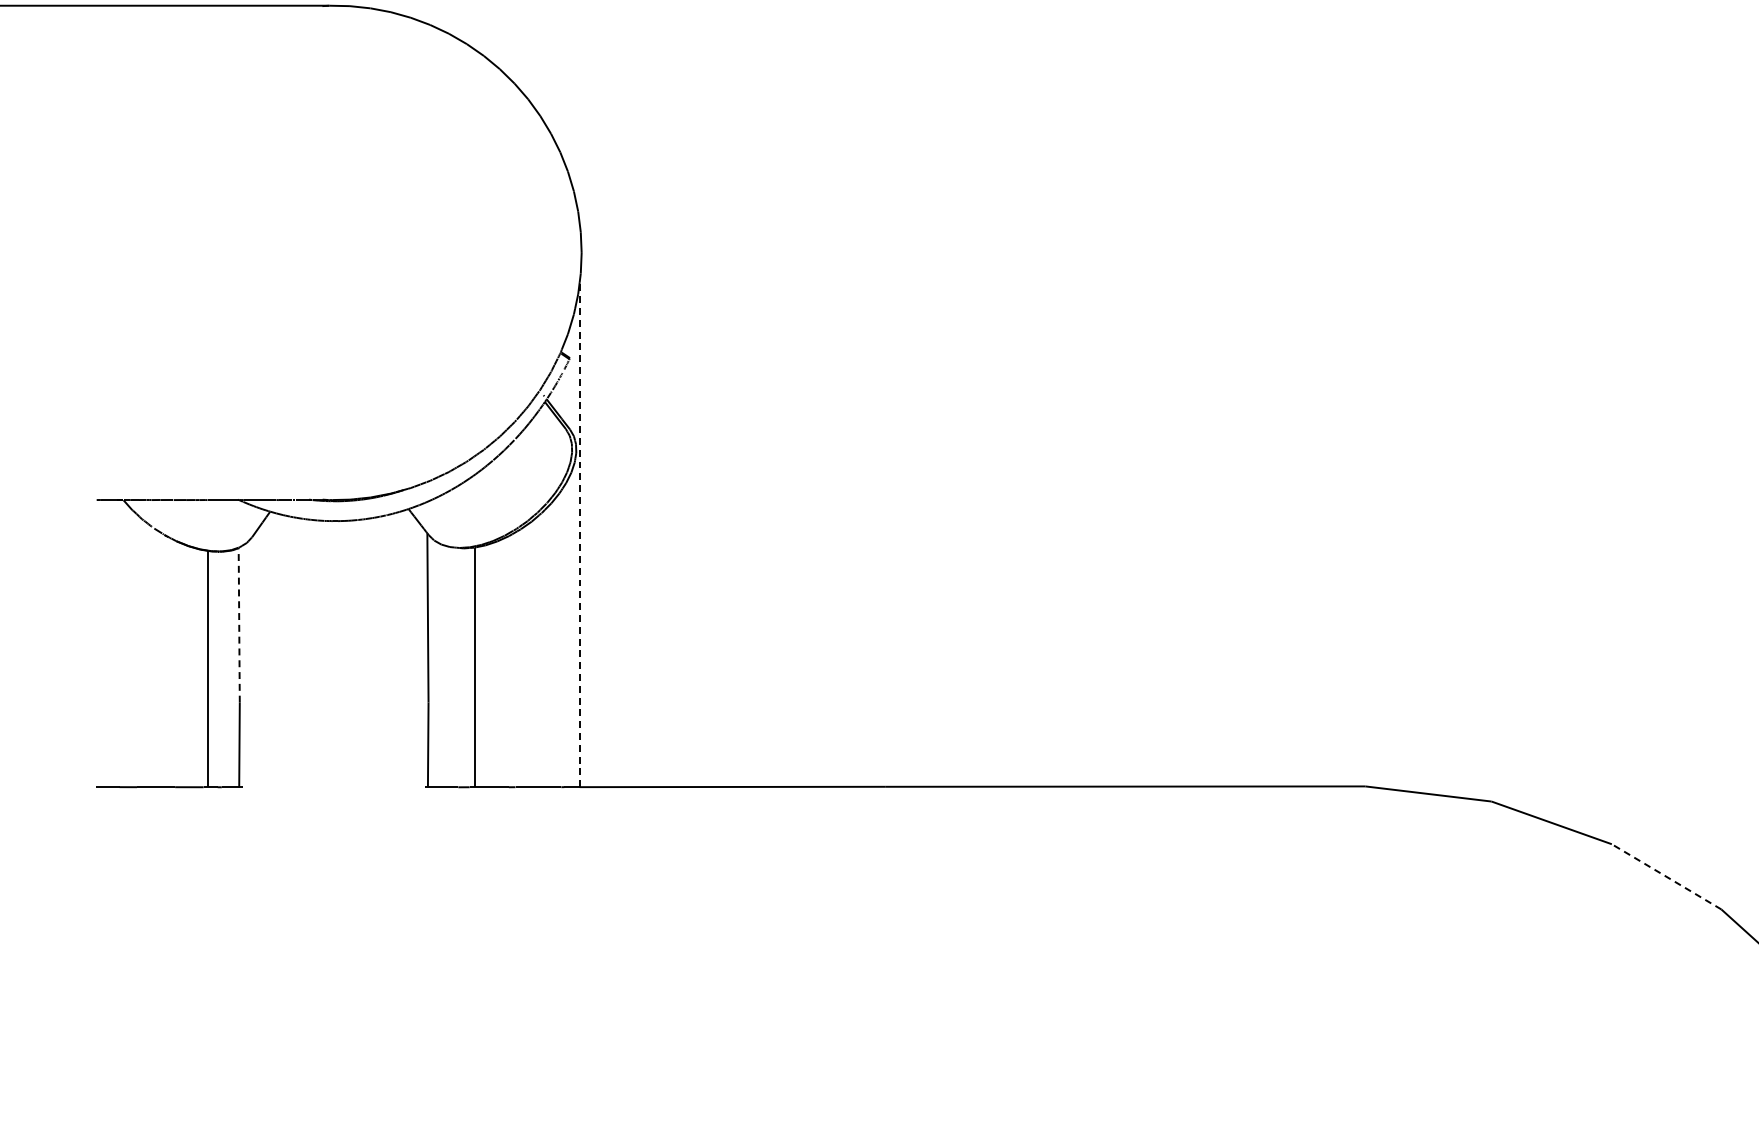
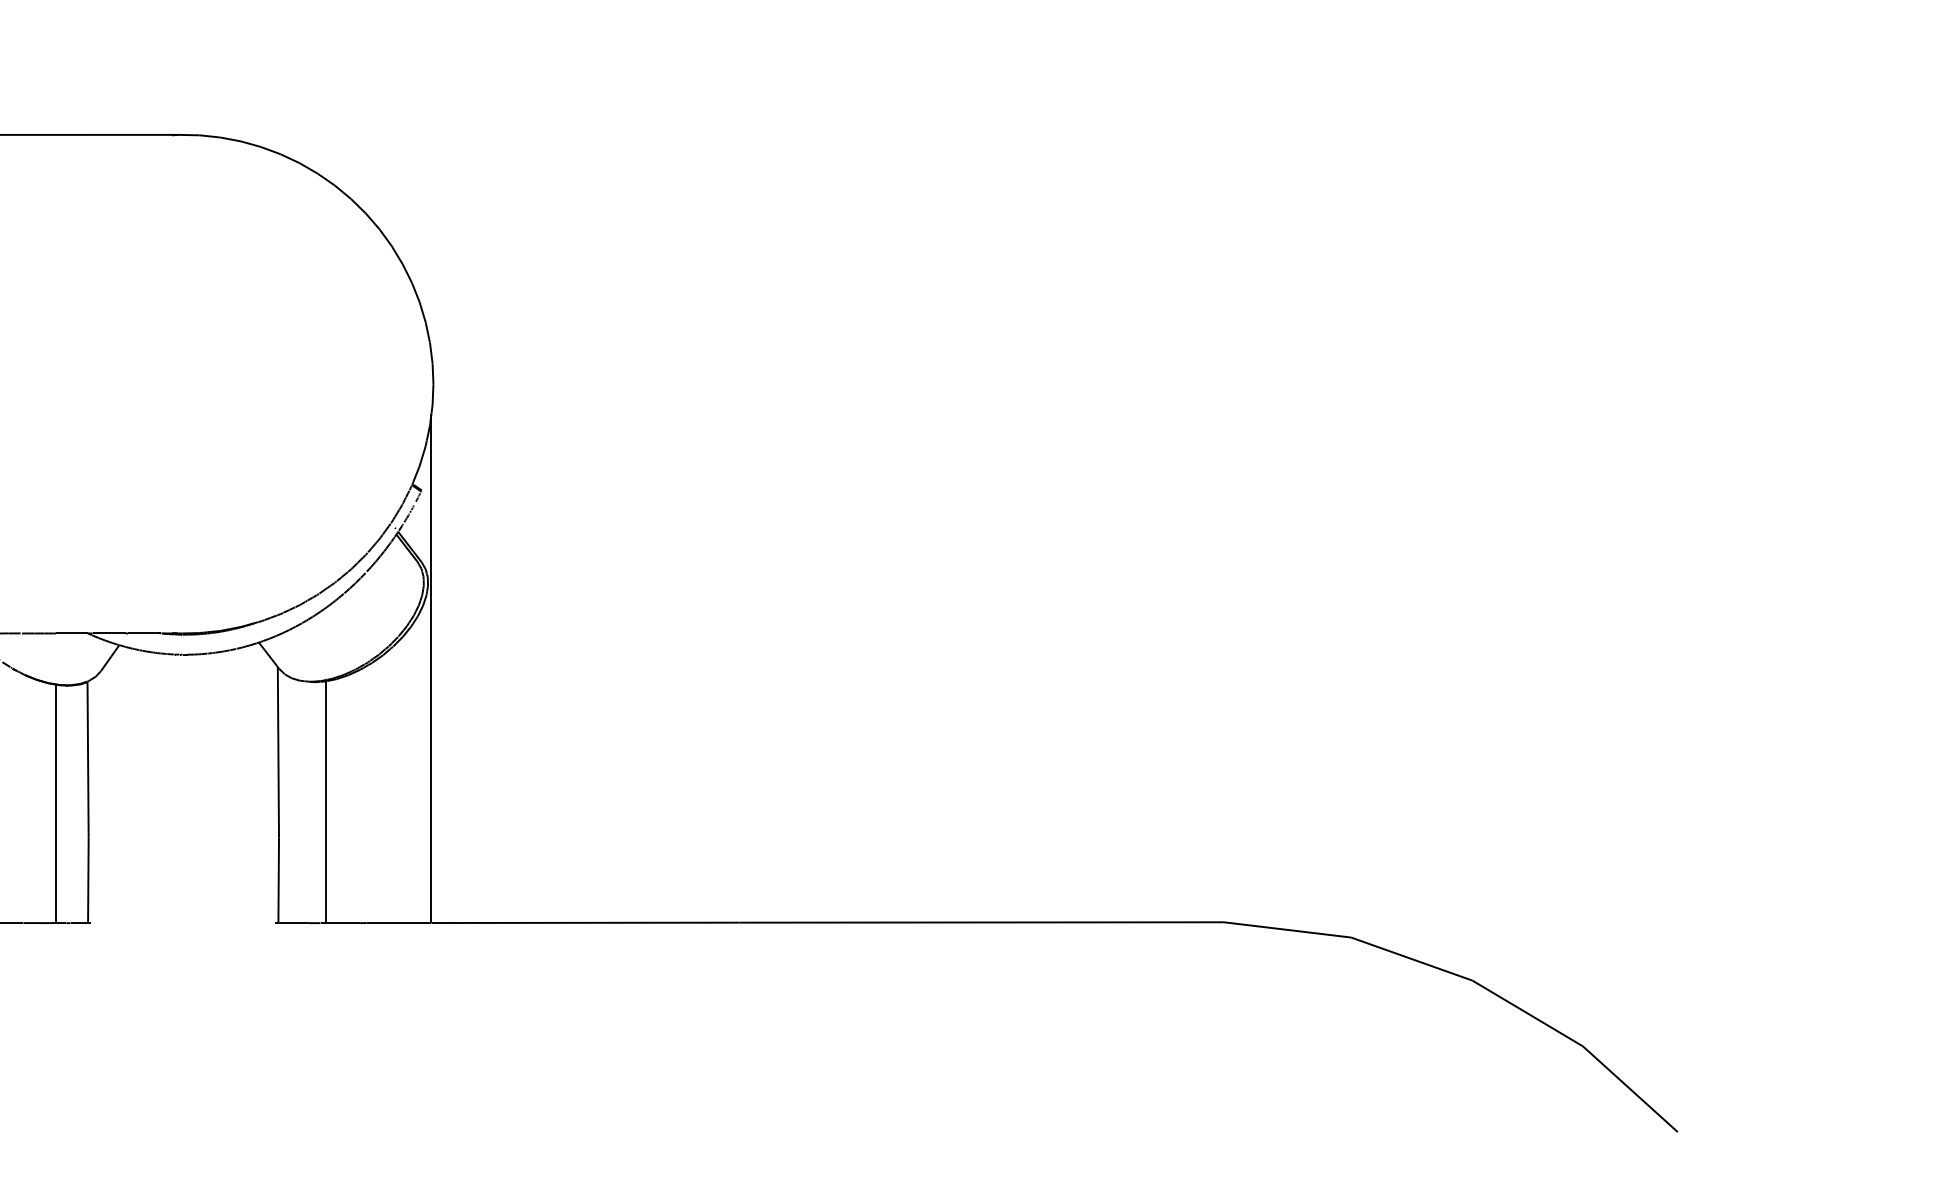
line: (579, 534) -> (431, 668), dashed -> solid
line: (239, 625) -> (88, 759), dashed -> solid
line: (1666, 876) -> (1527, 1013), dashed -> solid

